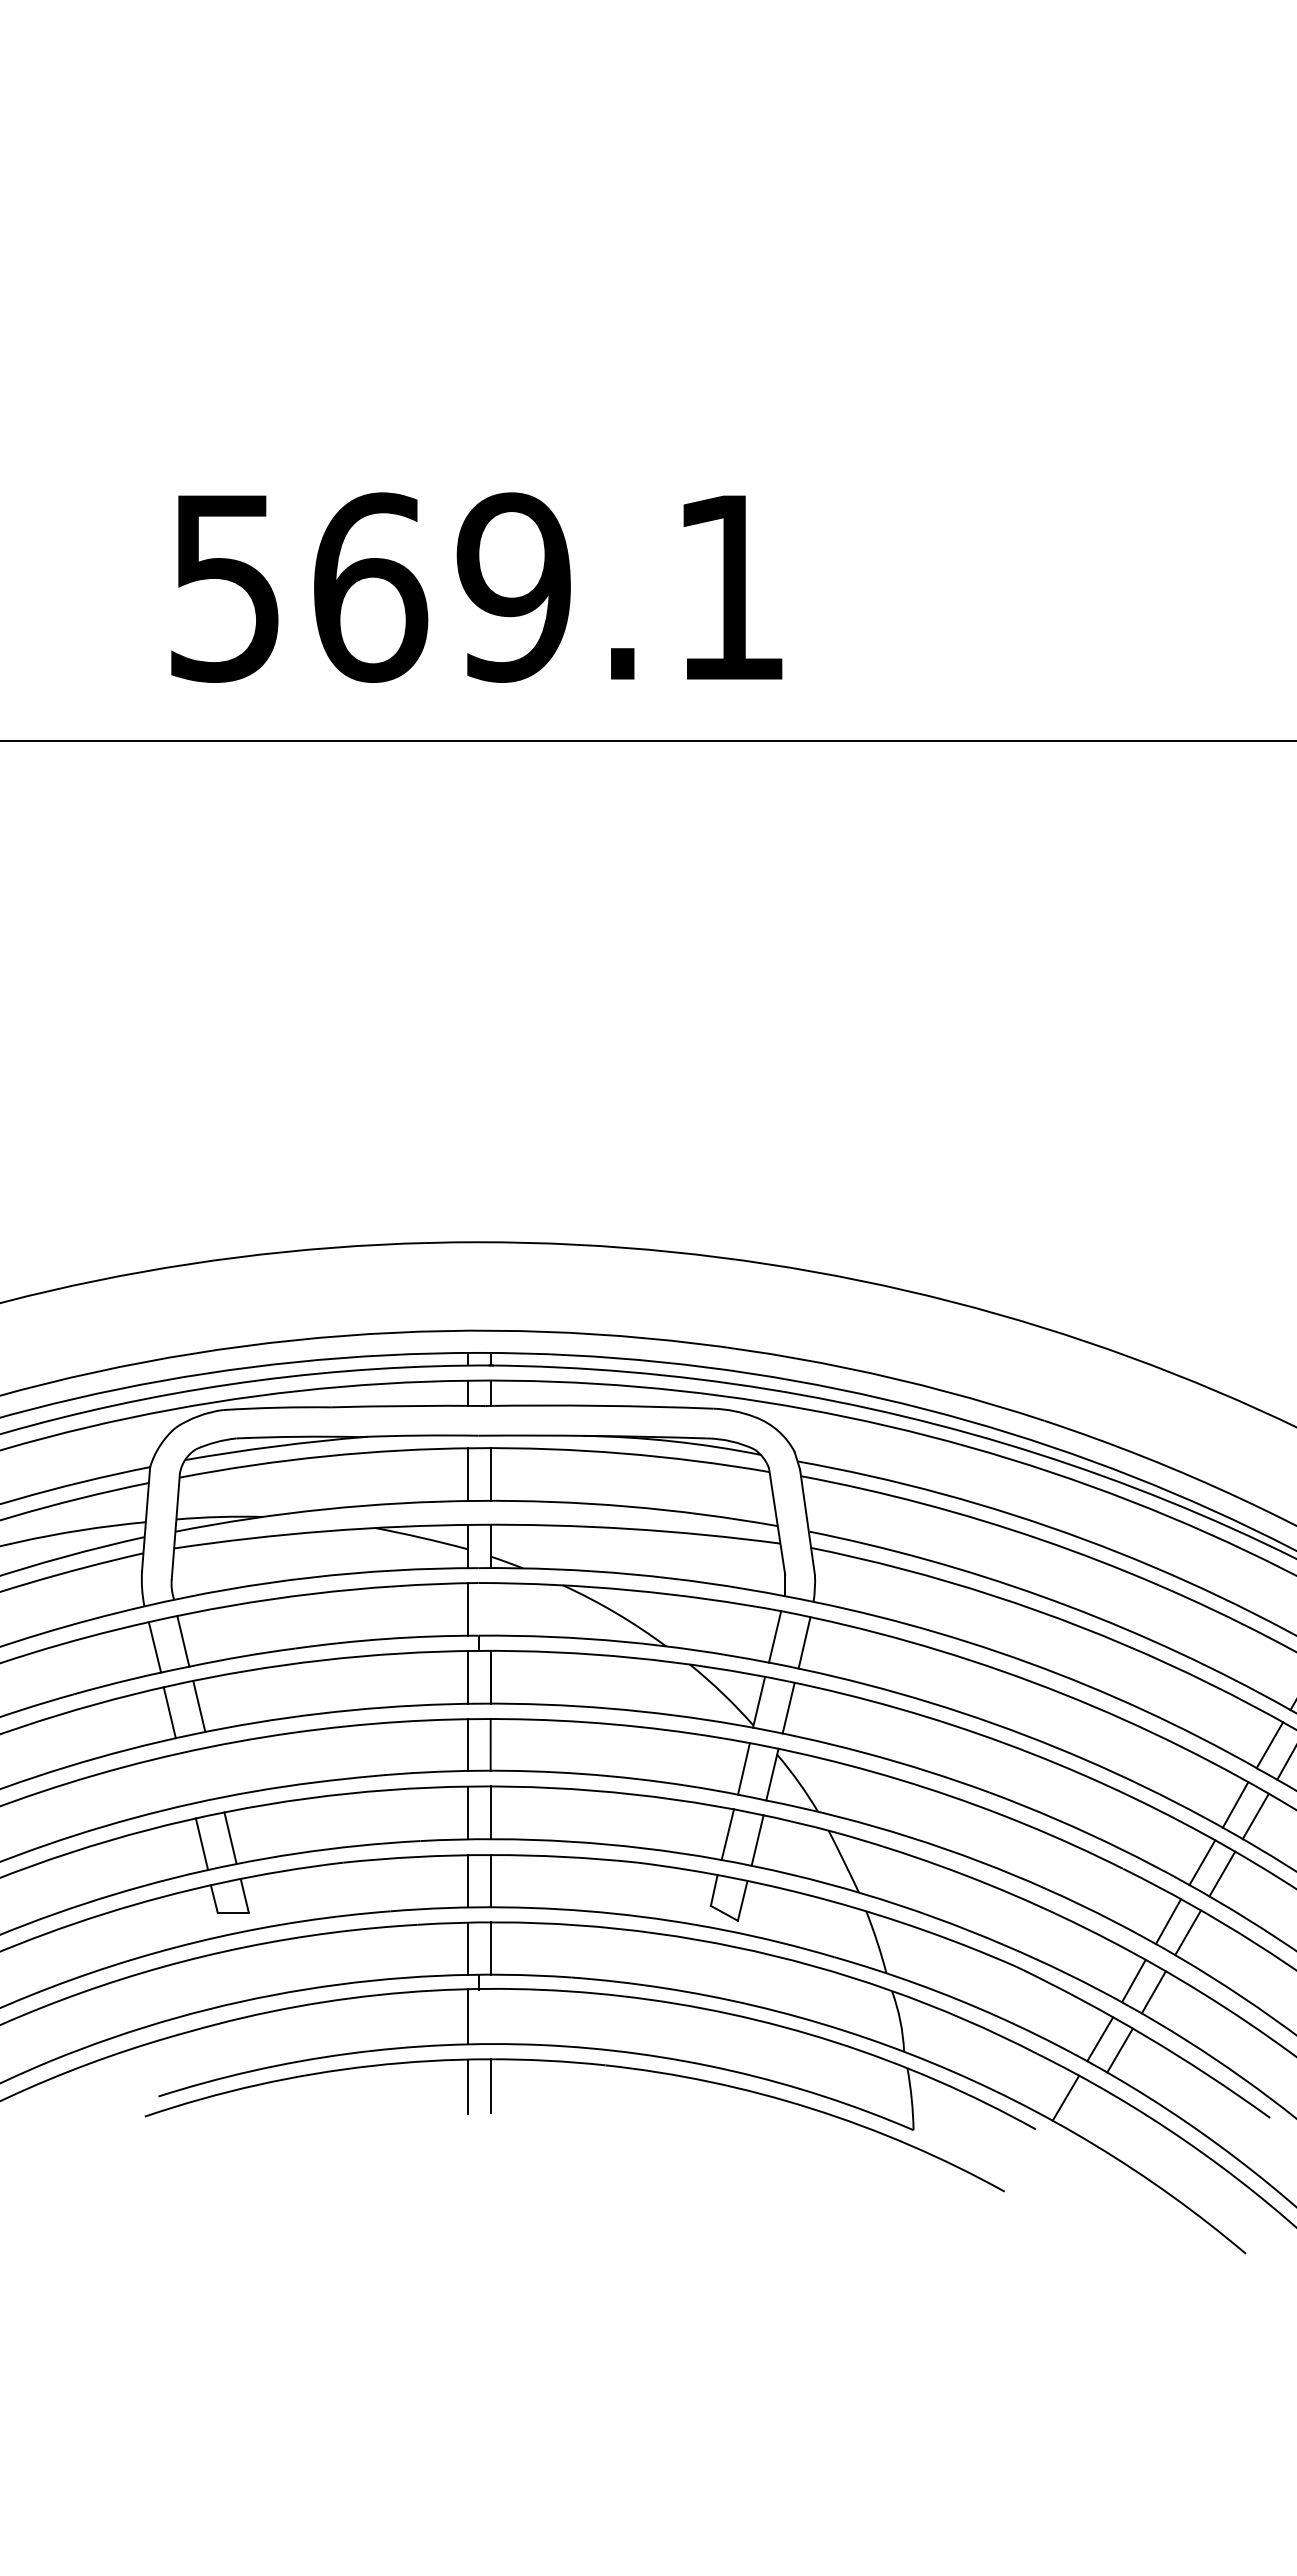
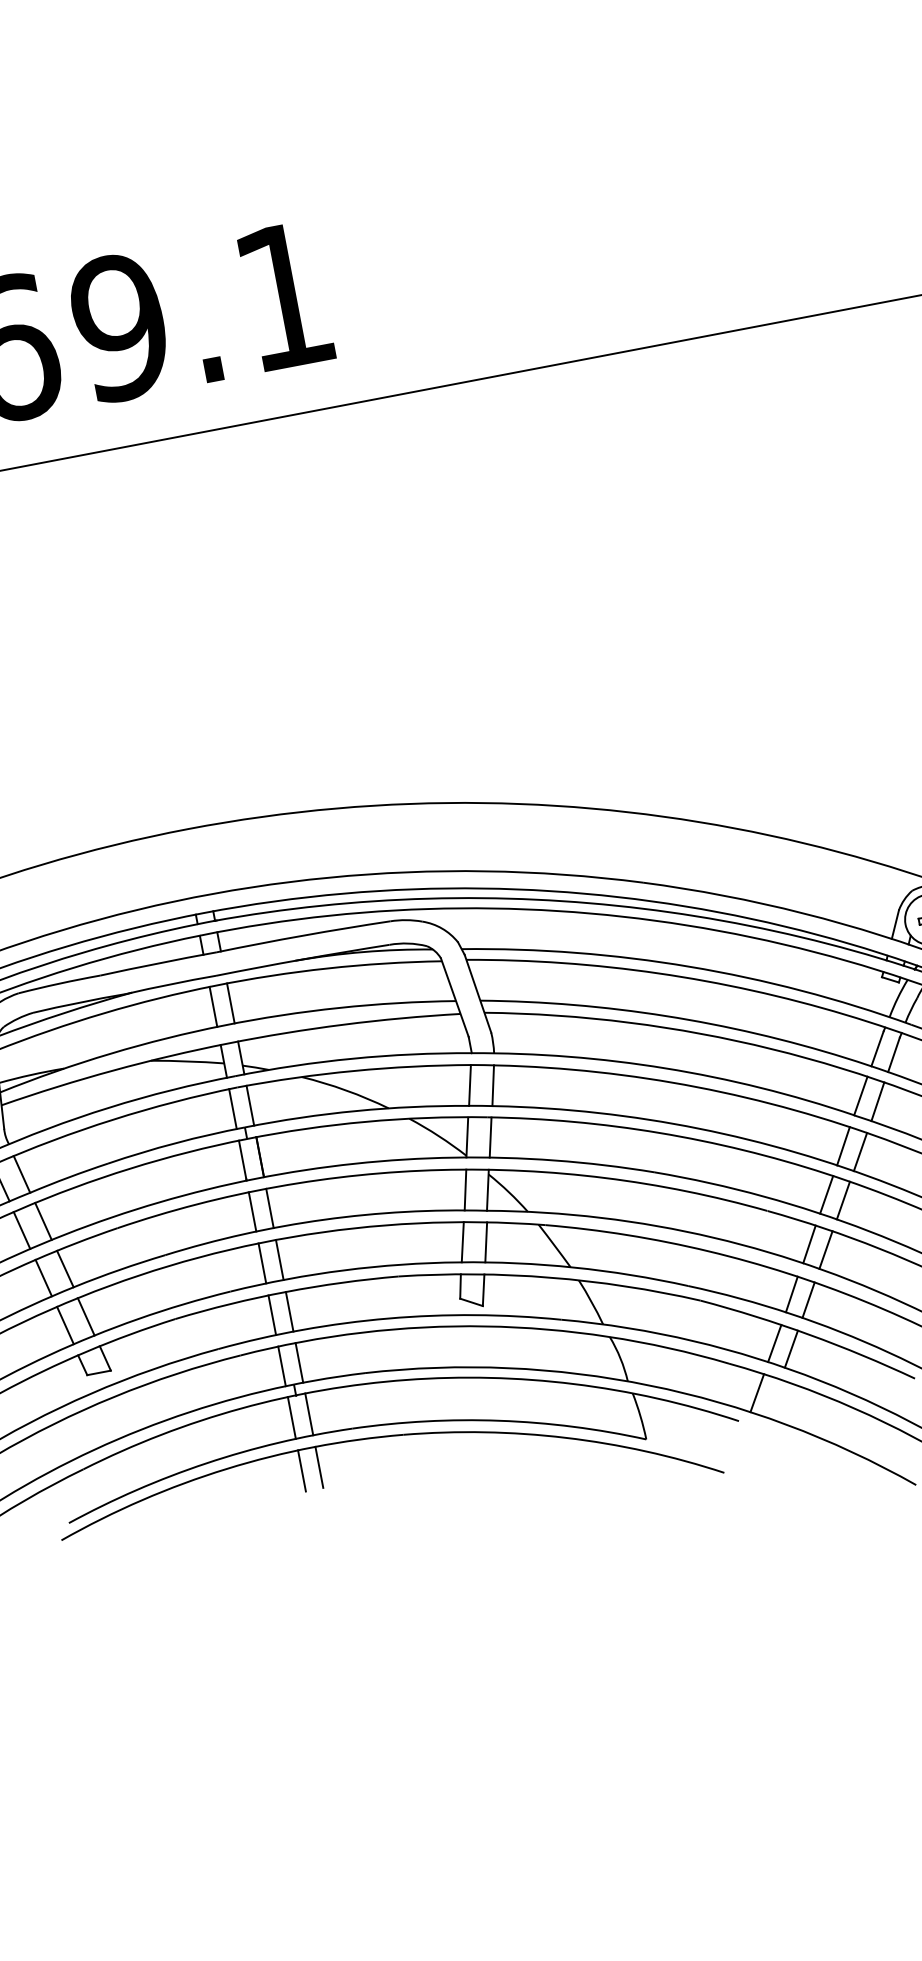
line: (490, 1609) -> (250, 1105), added
line: (215, 1772) -> (65, 1269), added
line: (185, 1778) -> (43, 1278), added
line: (490, 2016) -> (309, 1414), added

